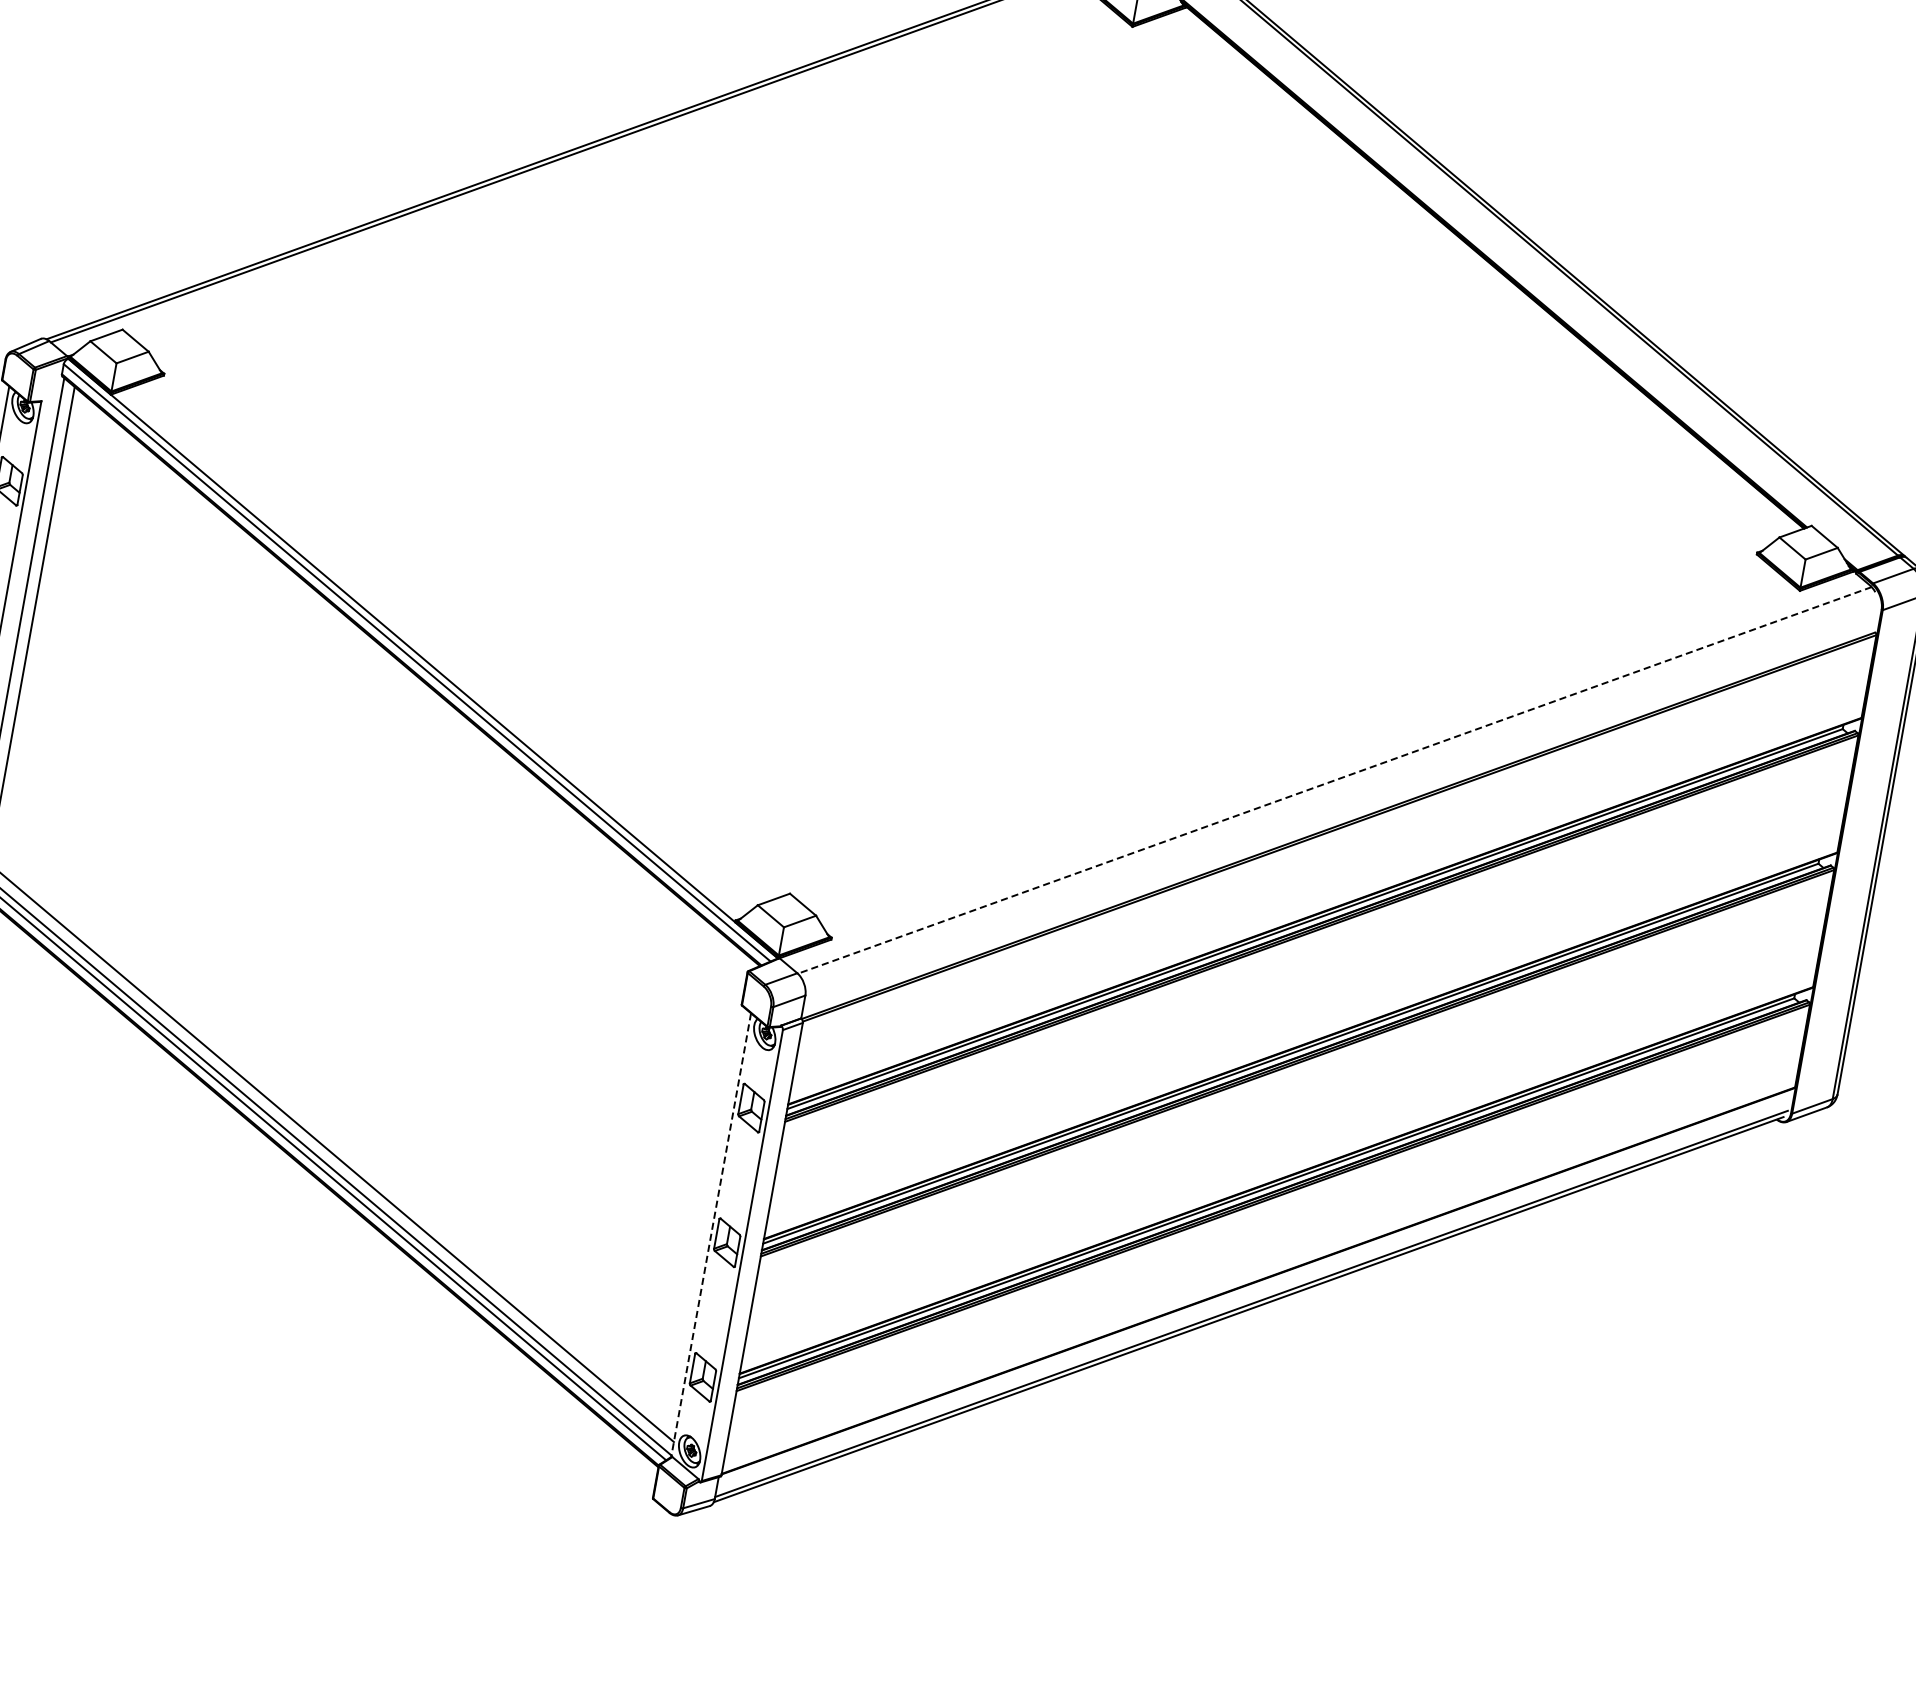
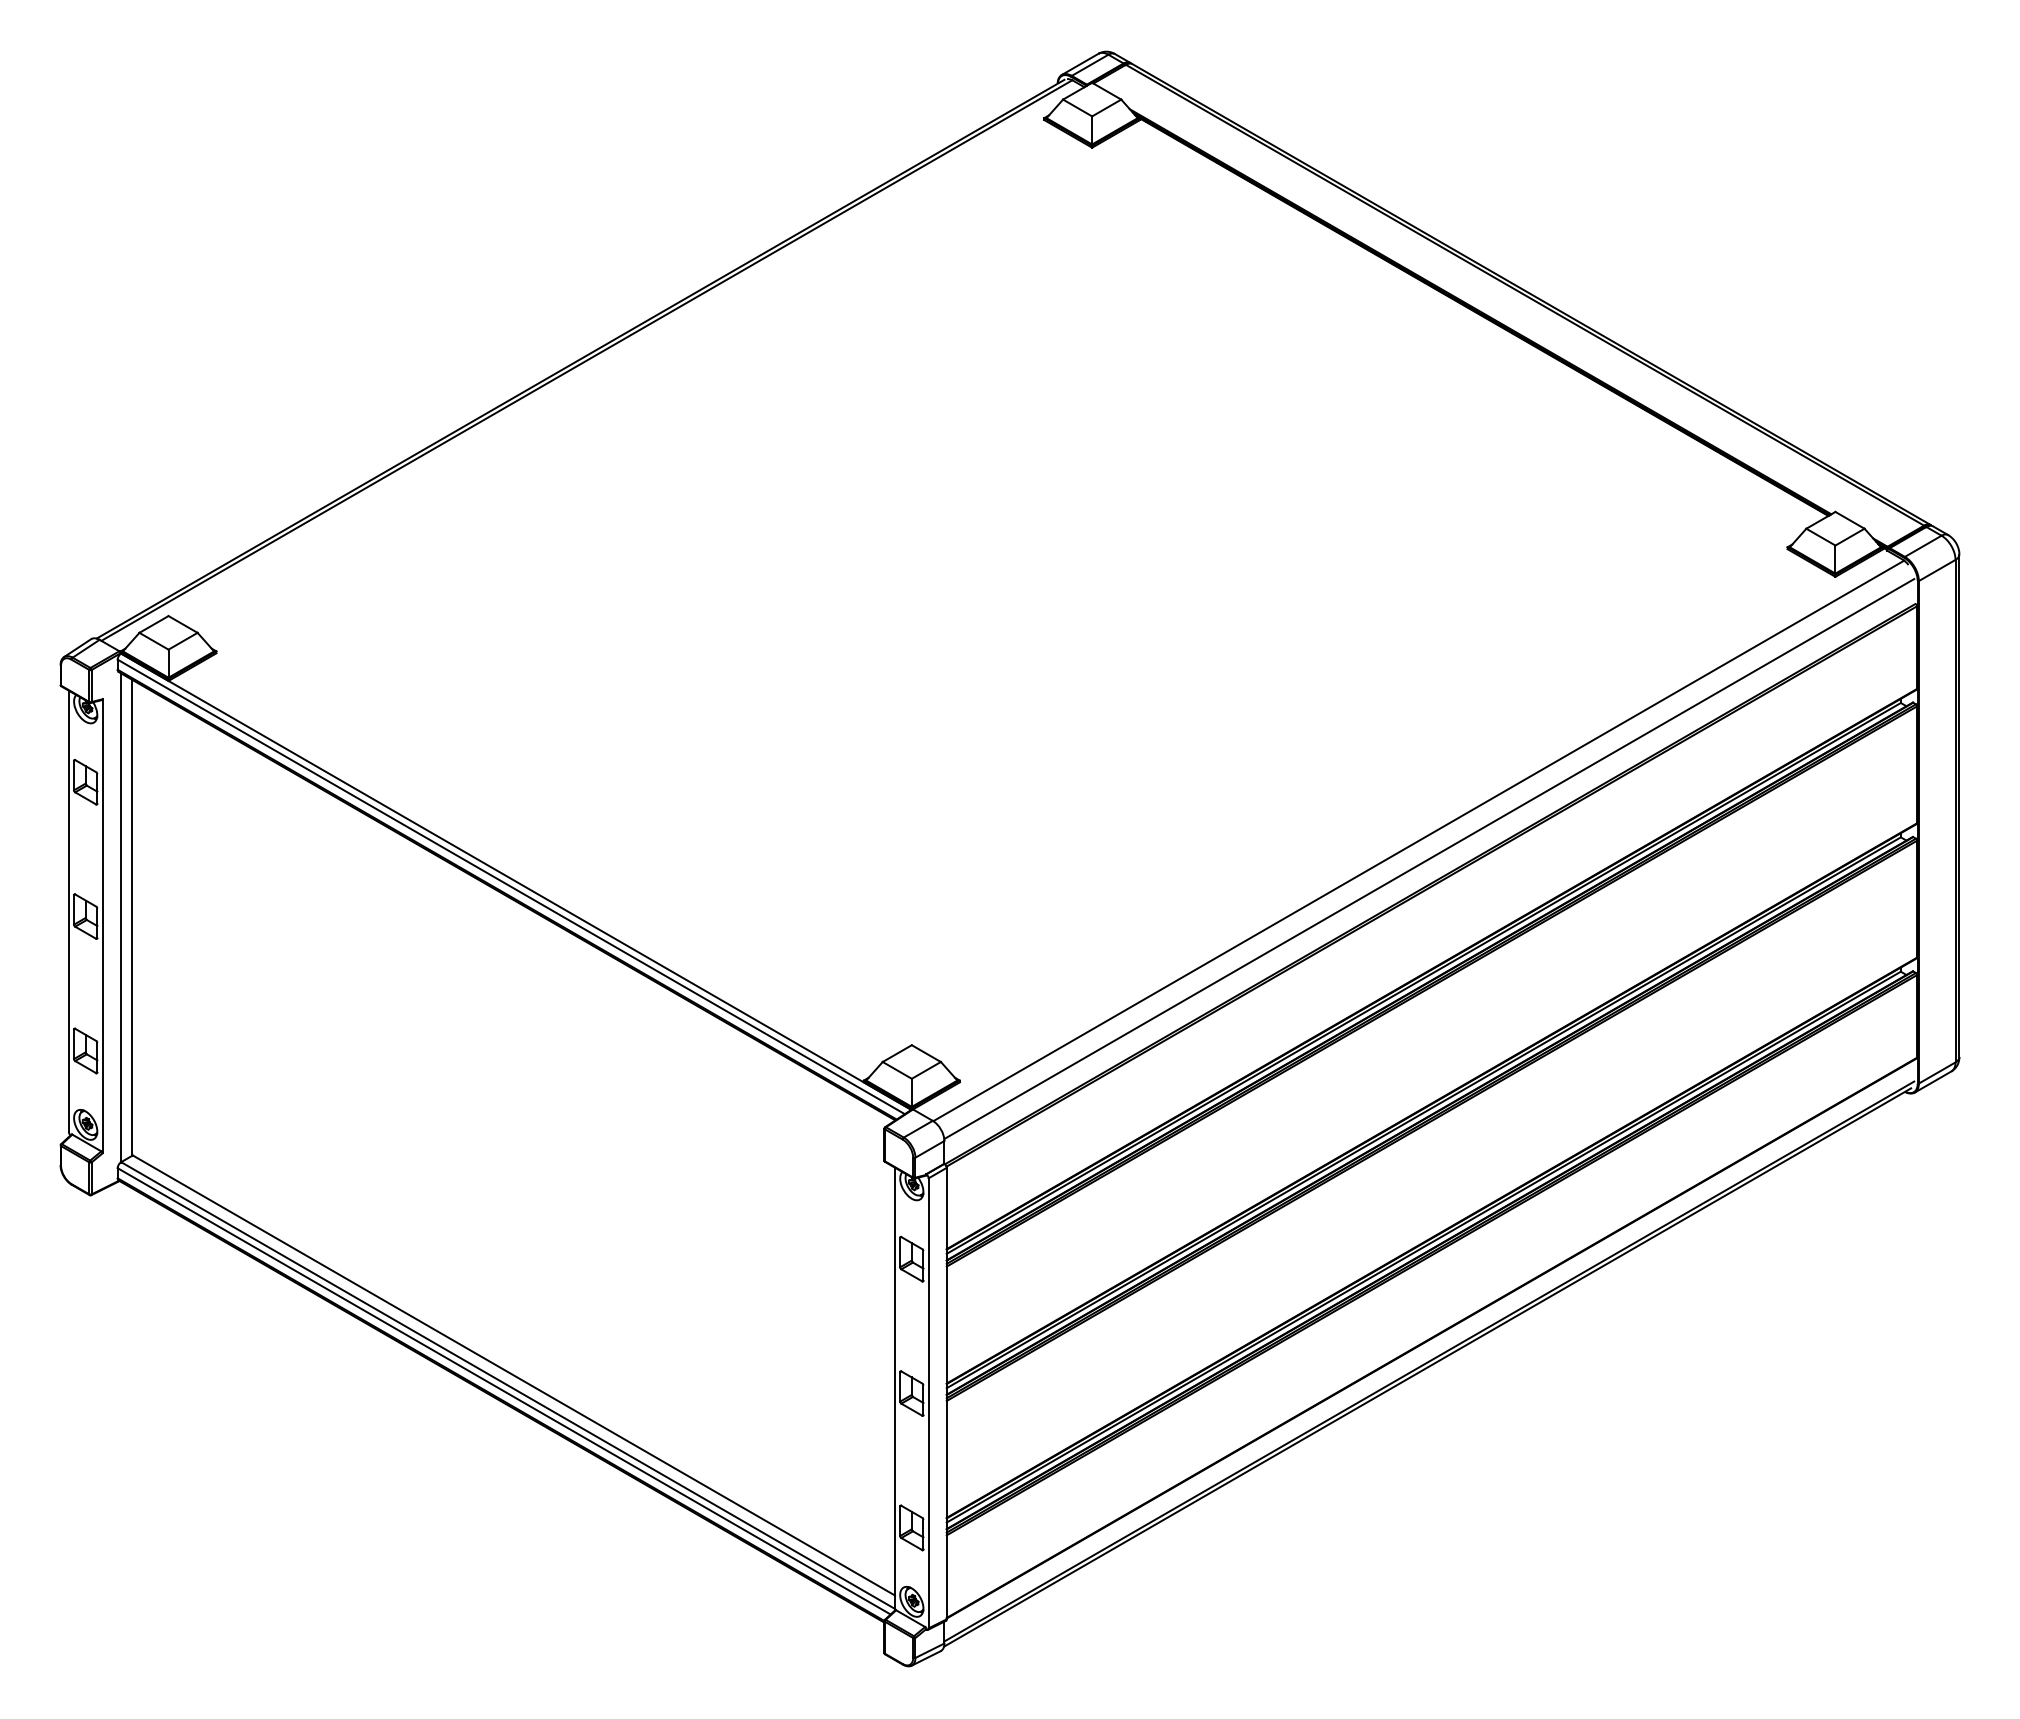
line: (1334, 779) -> (1418, 840), dashed -> solid
line: (1342, 800) -> (1429, 859), added
line: (710, 1235) -> (894, 1389), dashed -> solid

